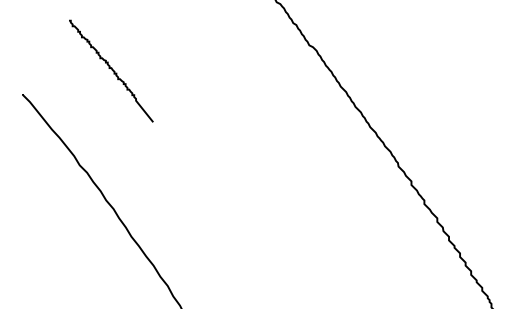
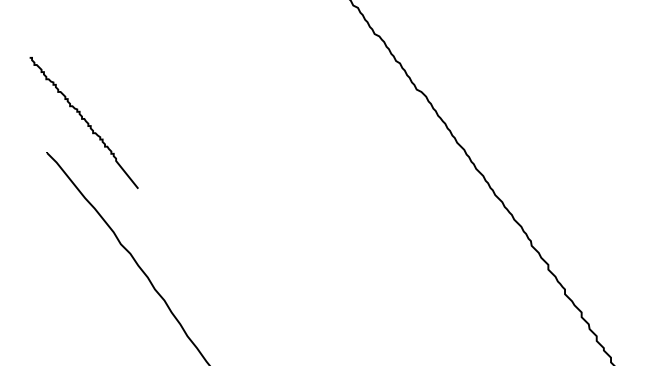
curve: (111, 70) -> (84, 121), moved

